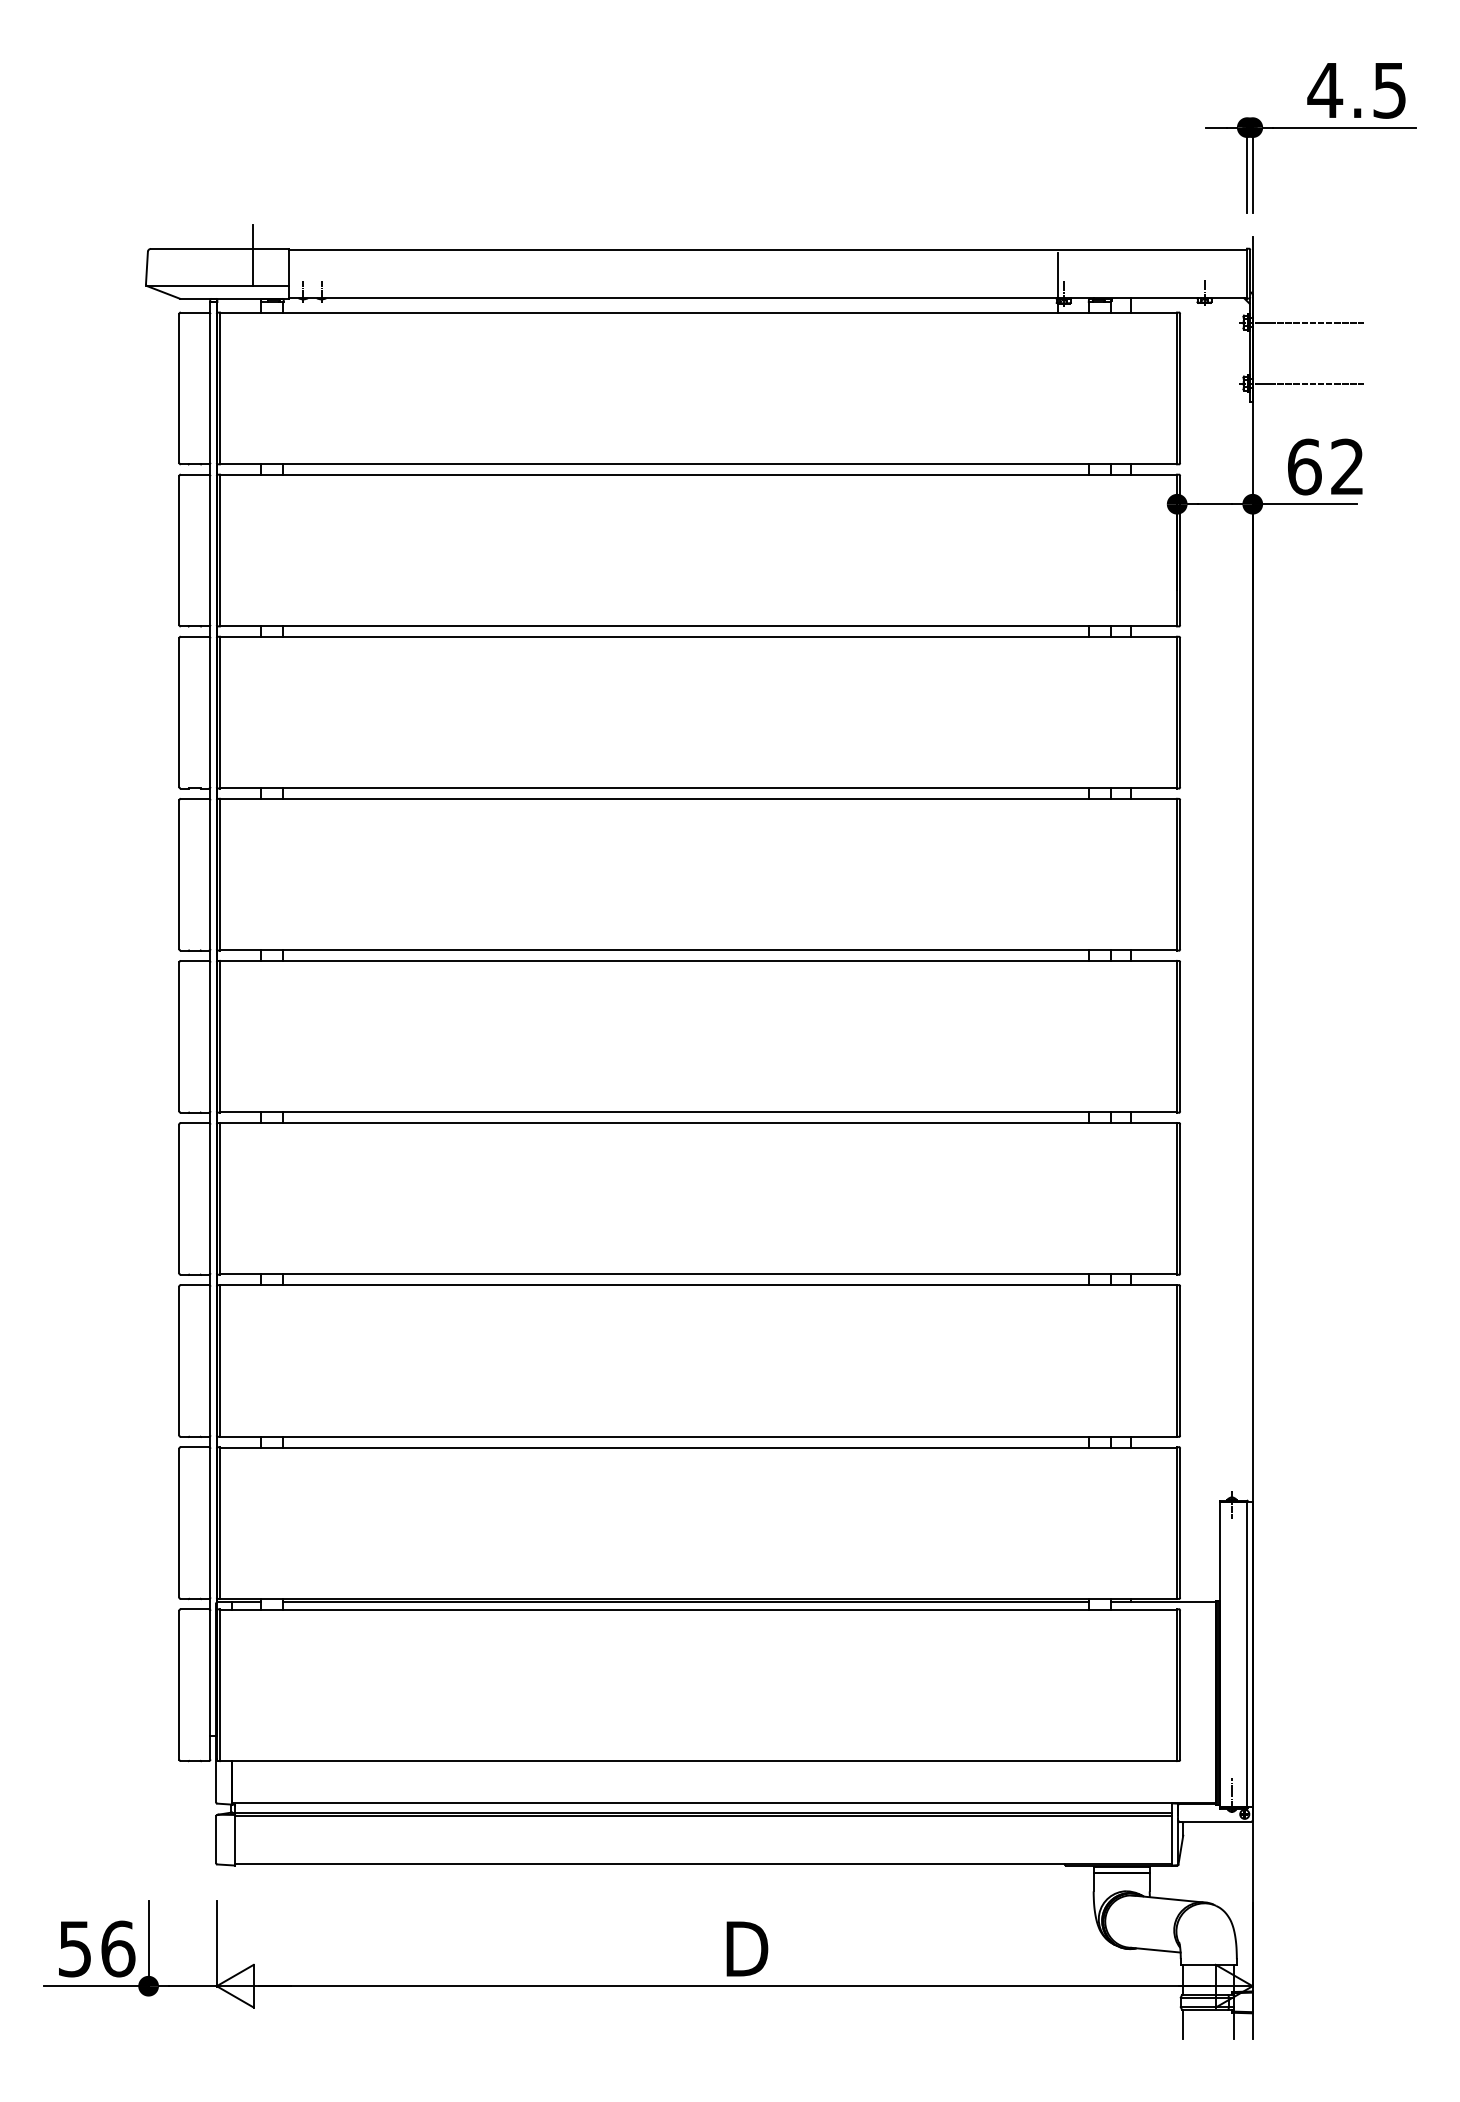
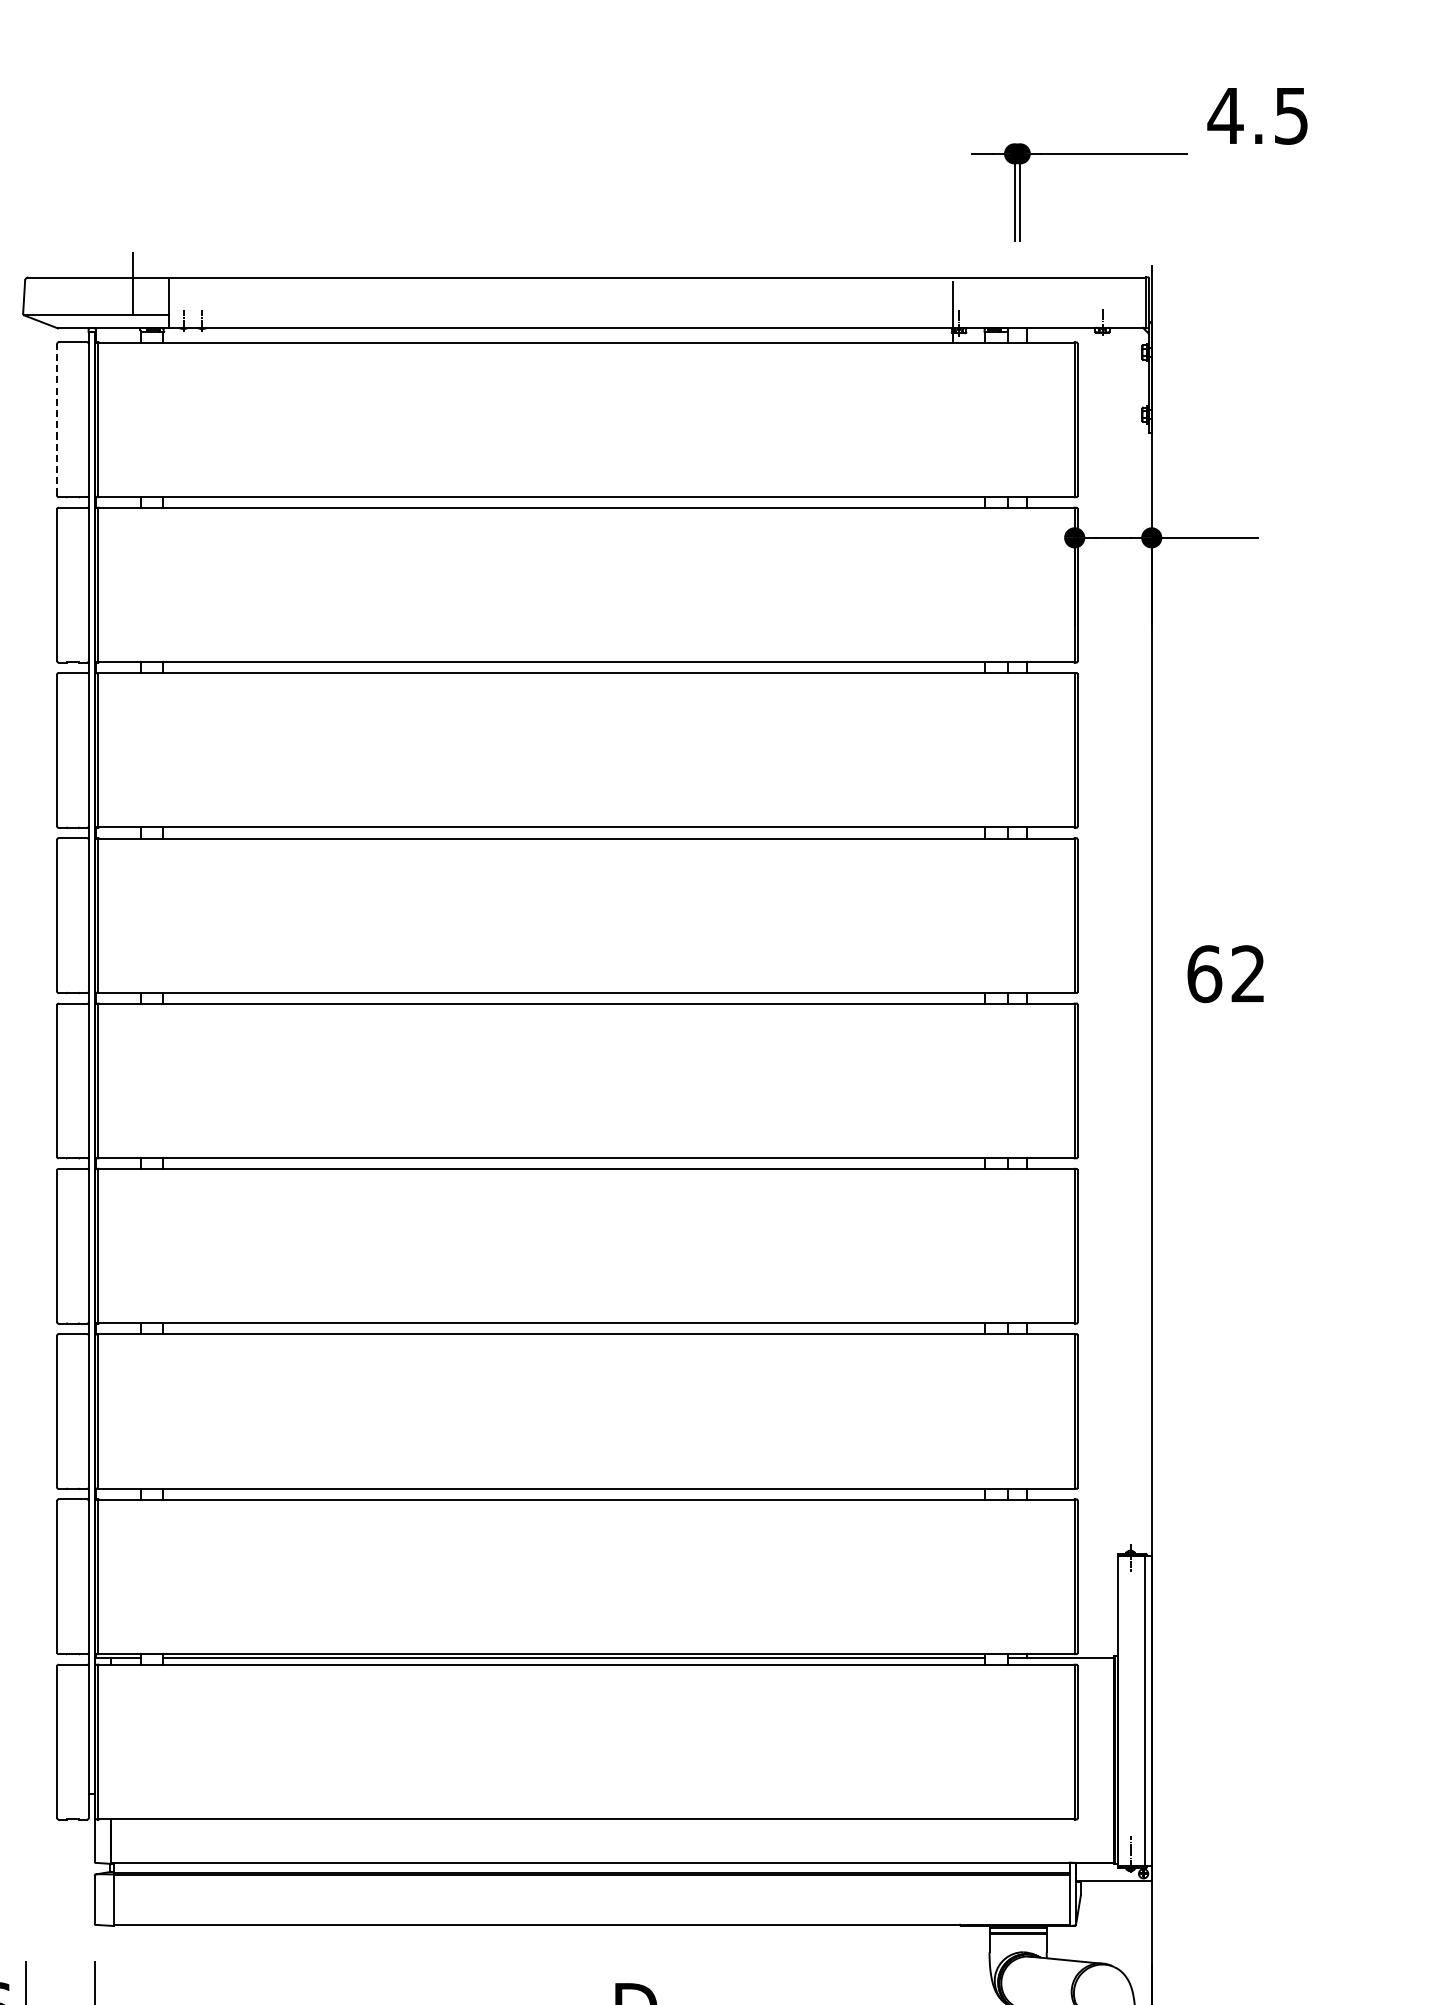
part: (1310, 128) -> (1079, 154), moved
line: (1301, 322) -> (1201, 352), removed
line: (1301, 383) -> (1201, 414), removed
line: (179, 387) -> (57, 418), solid -> dashed
text: (1325, 466) -> (1225, 973), moved

